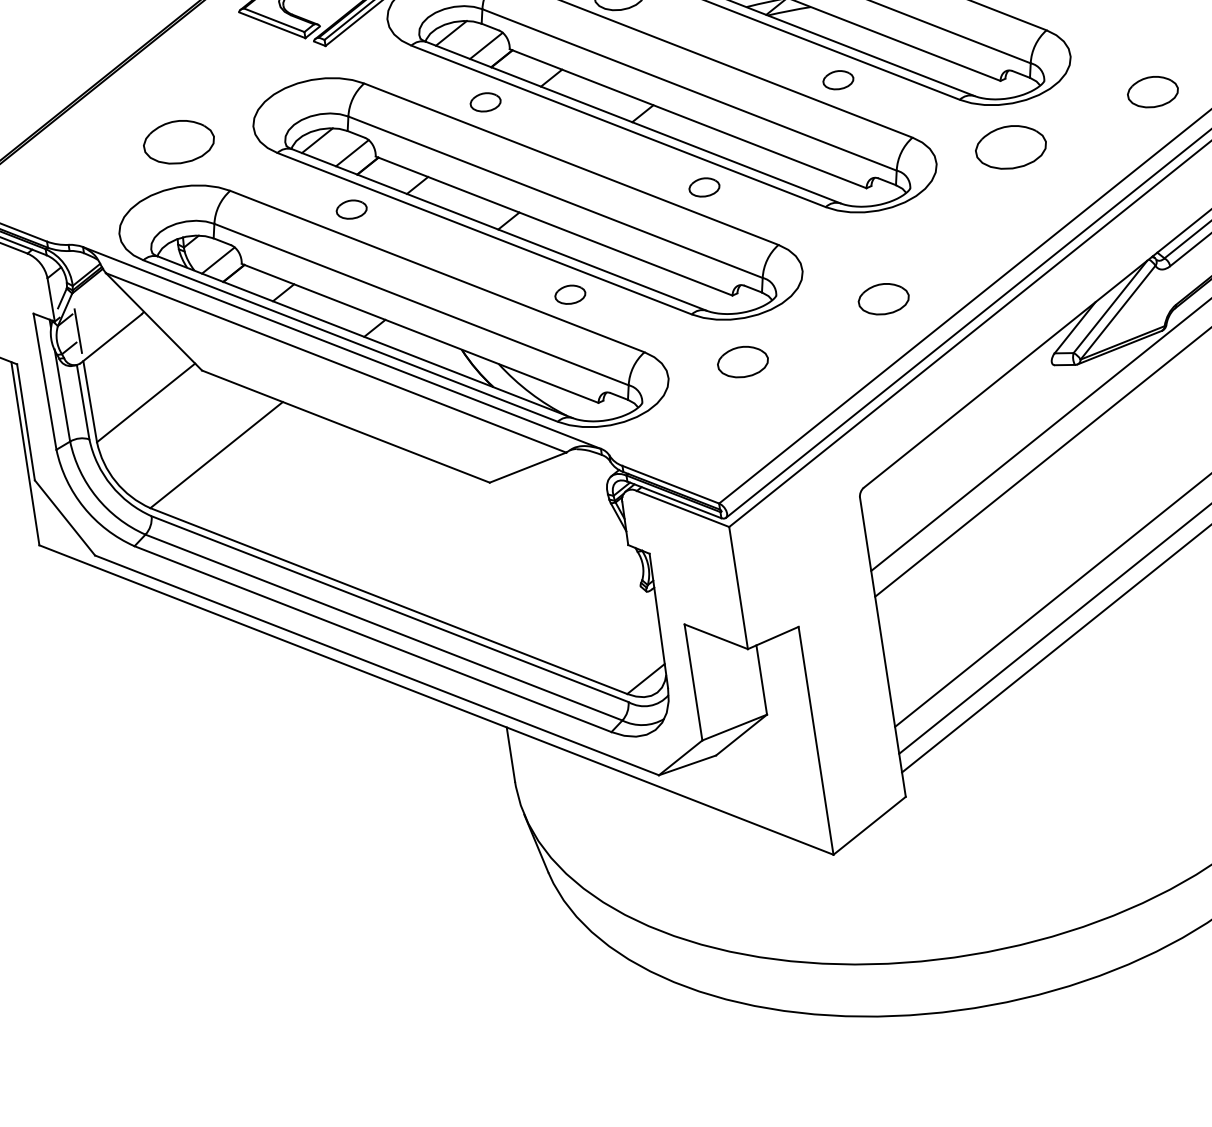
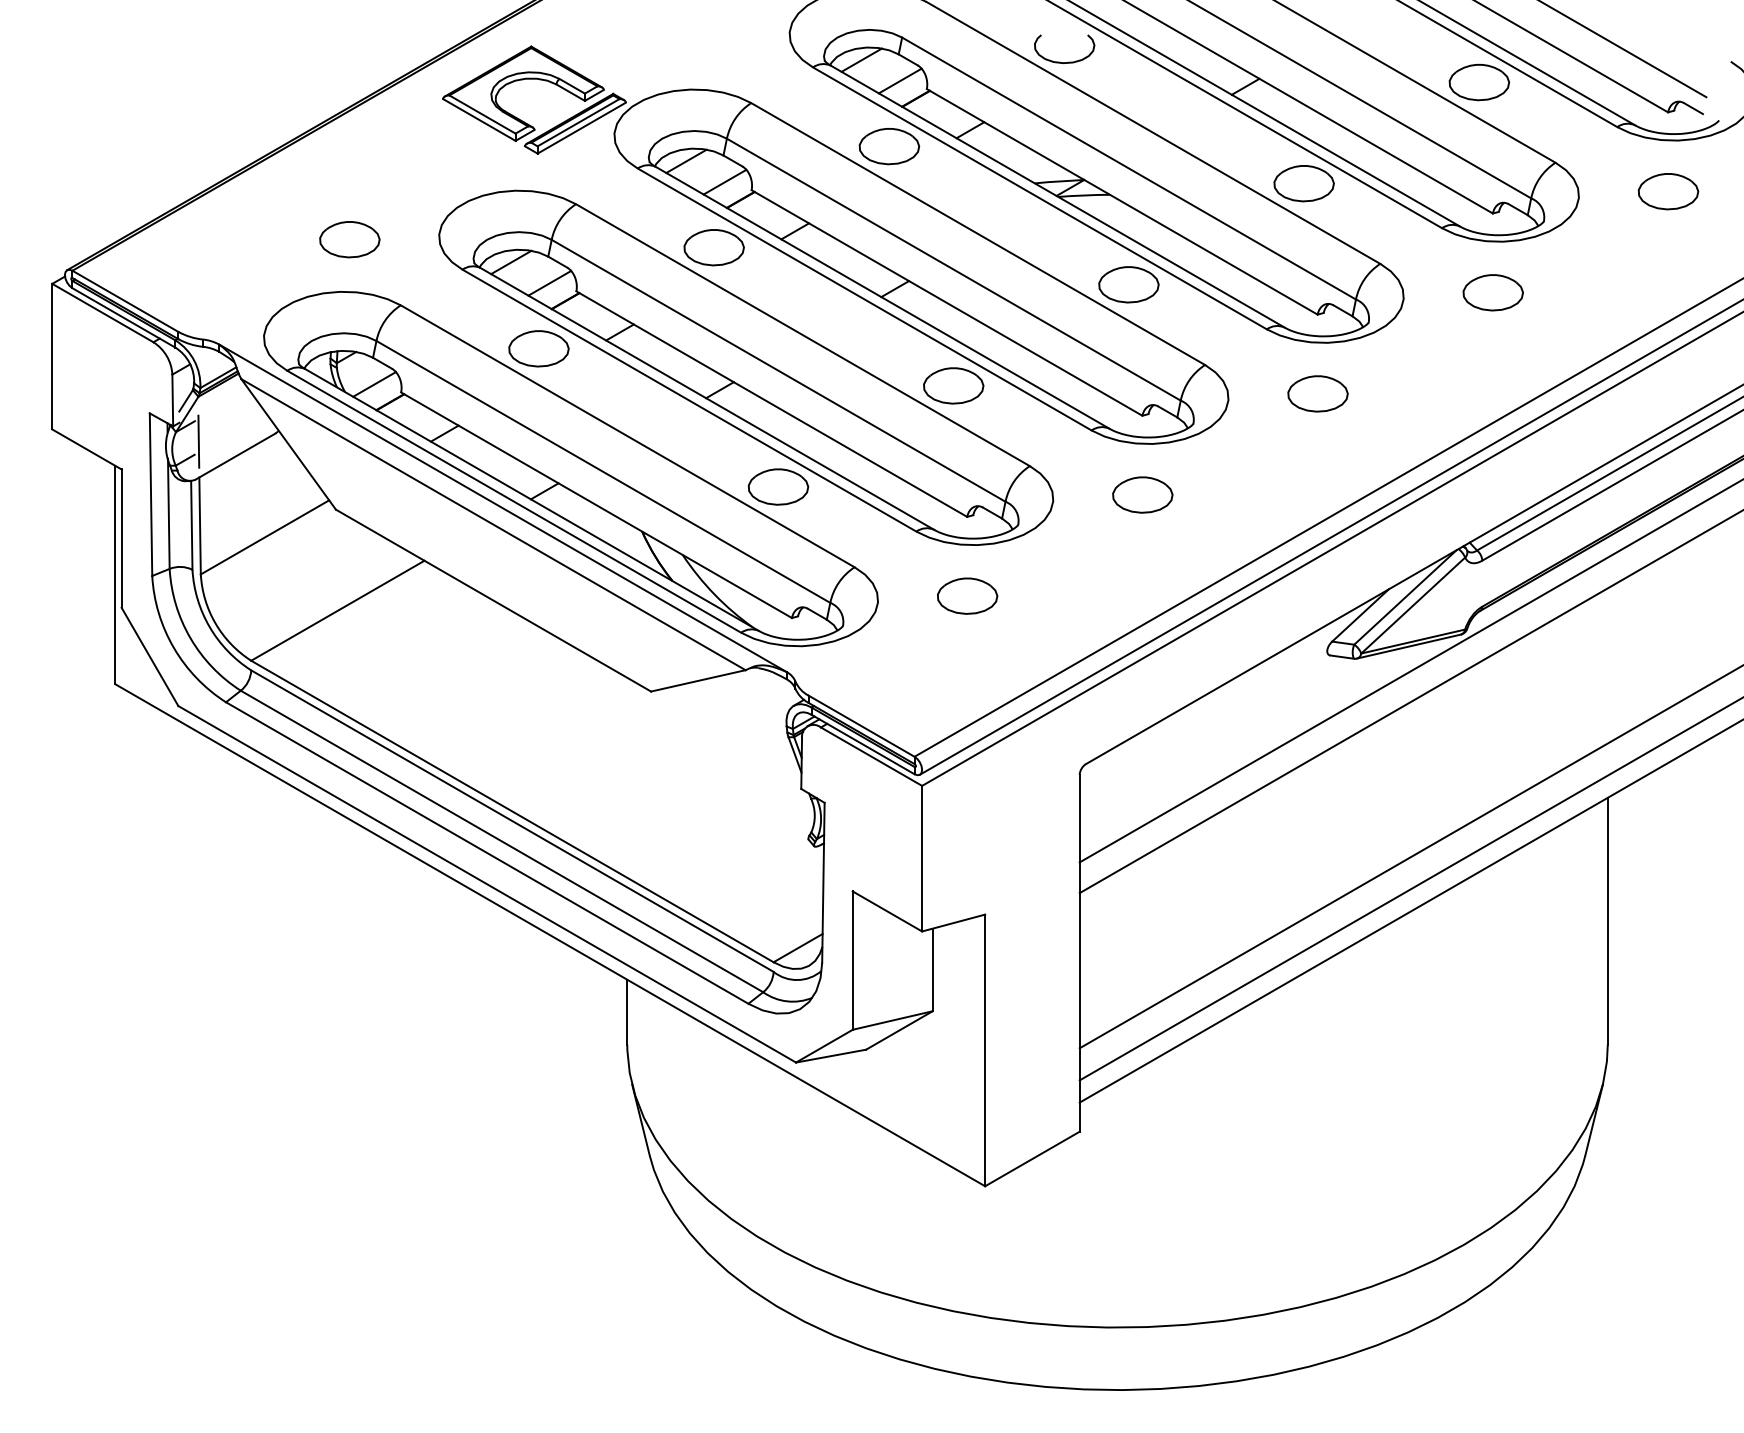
part: (837, 79) -> (1128, 284), size x1.67
part: (1152, 91) -> (1492, 292), moved
part: (485, 102) -> (713, 247), size x1.67
part: (178, 142) -> (349, 239), size x0.71
part: (1010, 147) -> (1317, 393), size x0.71
part: (704, 187) -> (953, 385), size x1.67
part: (351, 209) -> (538, 348), size x1.67
part: (570, 294) -> (778, 486), size x1.67
part: (883, 298) -> (1142, 494), moved

